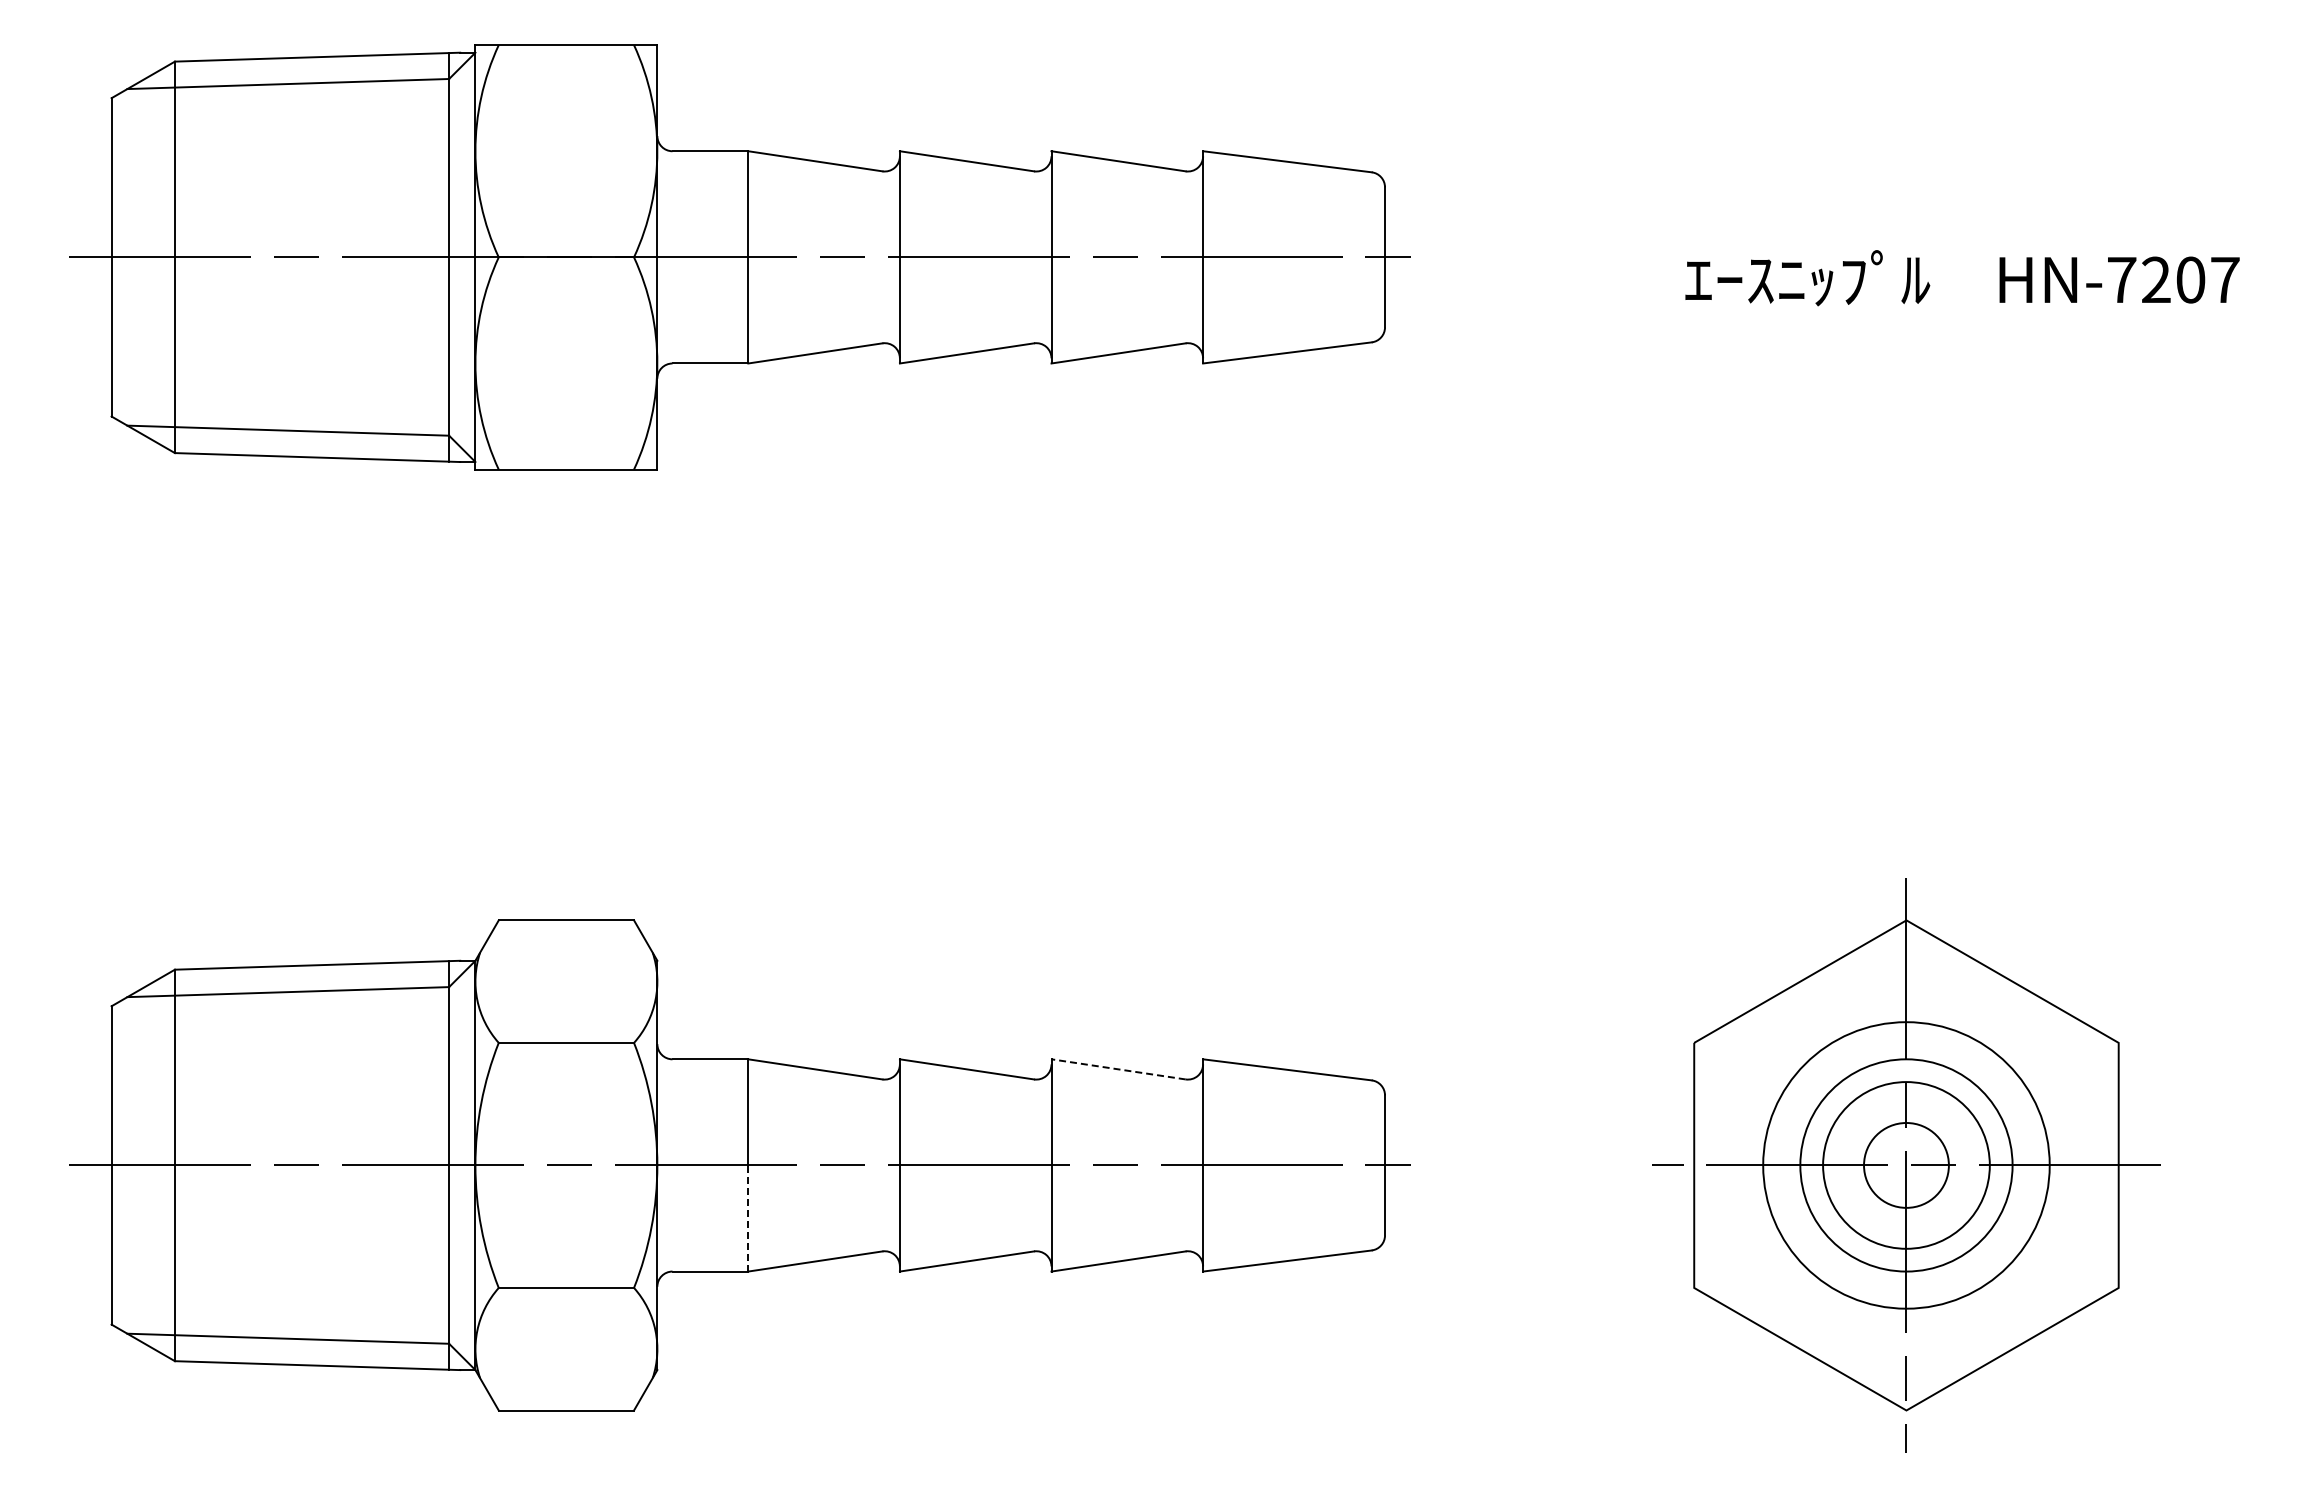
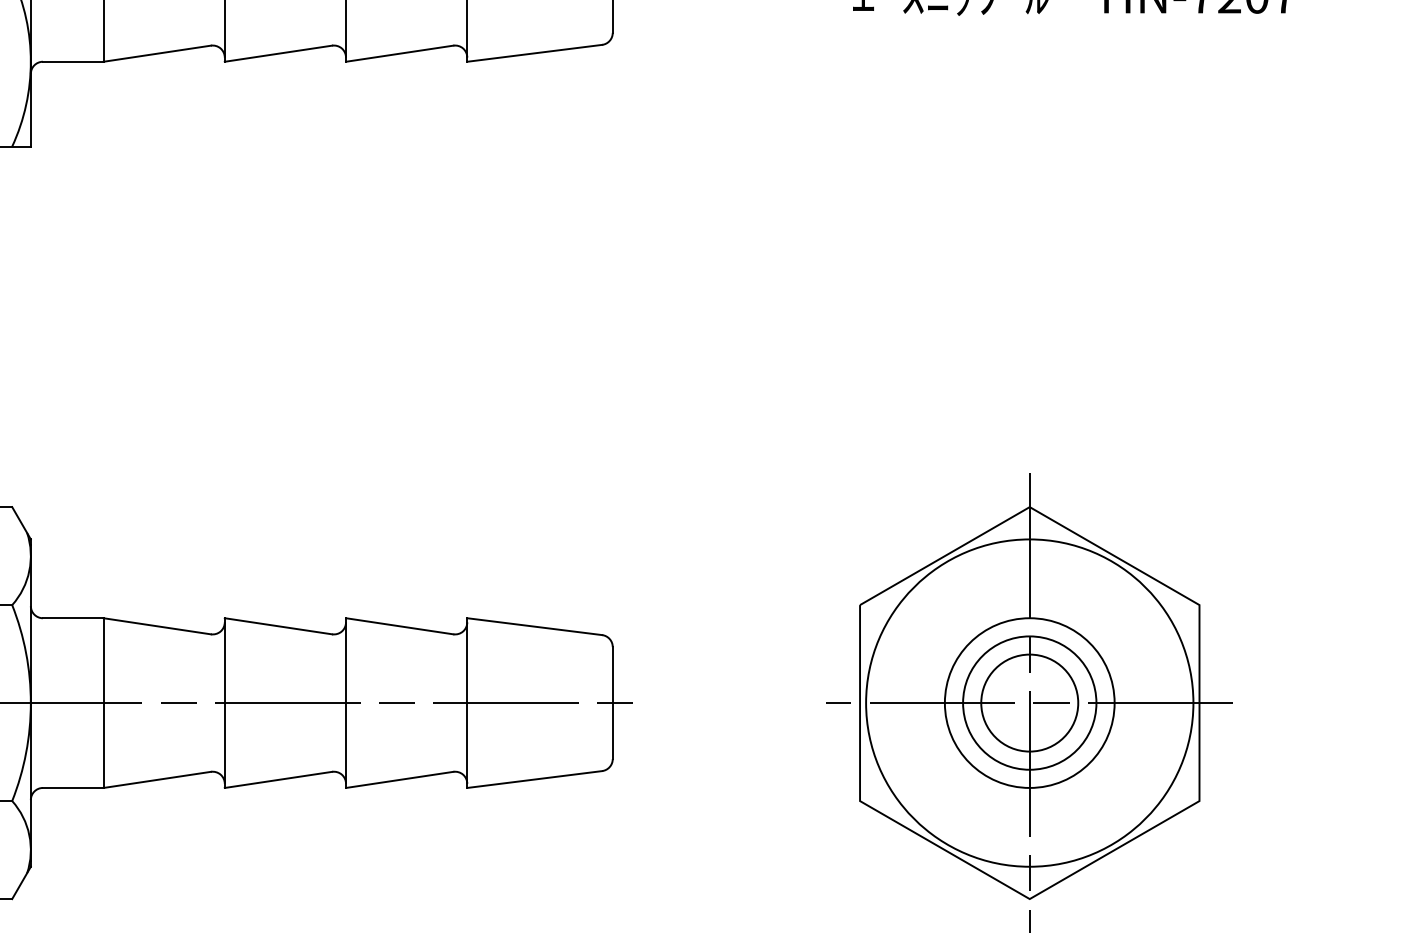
line: (1118, 1069) -> (399, 626), dashed -> solid
circle: (1906, 1165) -> (1029, 703), size x1.43
circle: (1906, 1165) -> (1029, 703), size x1.43
line: (748, 1218) -> (103, 745), dashed -> solid

